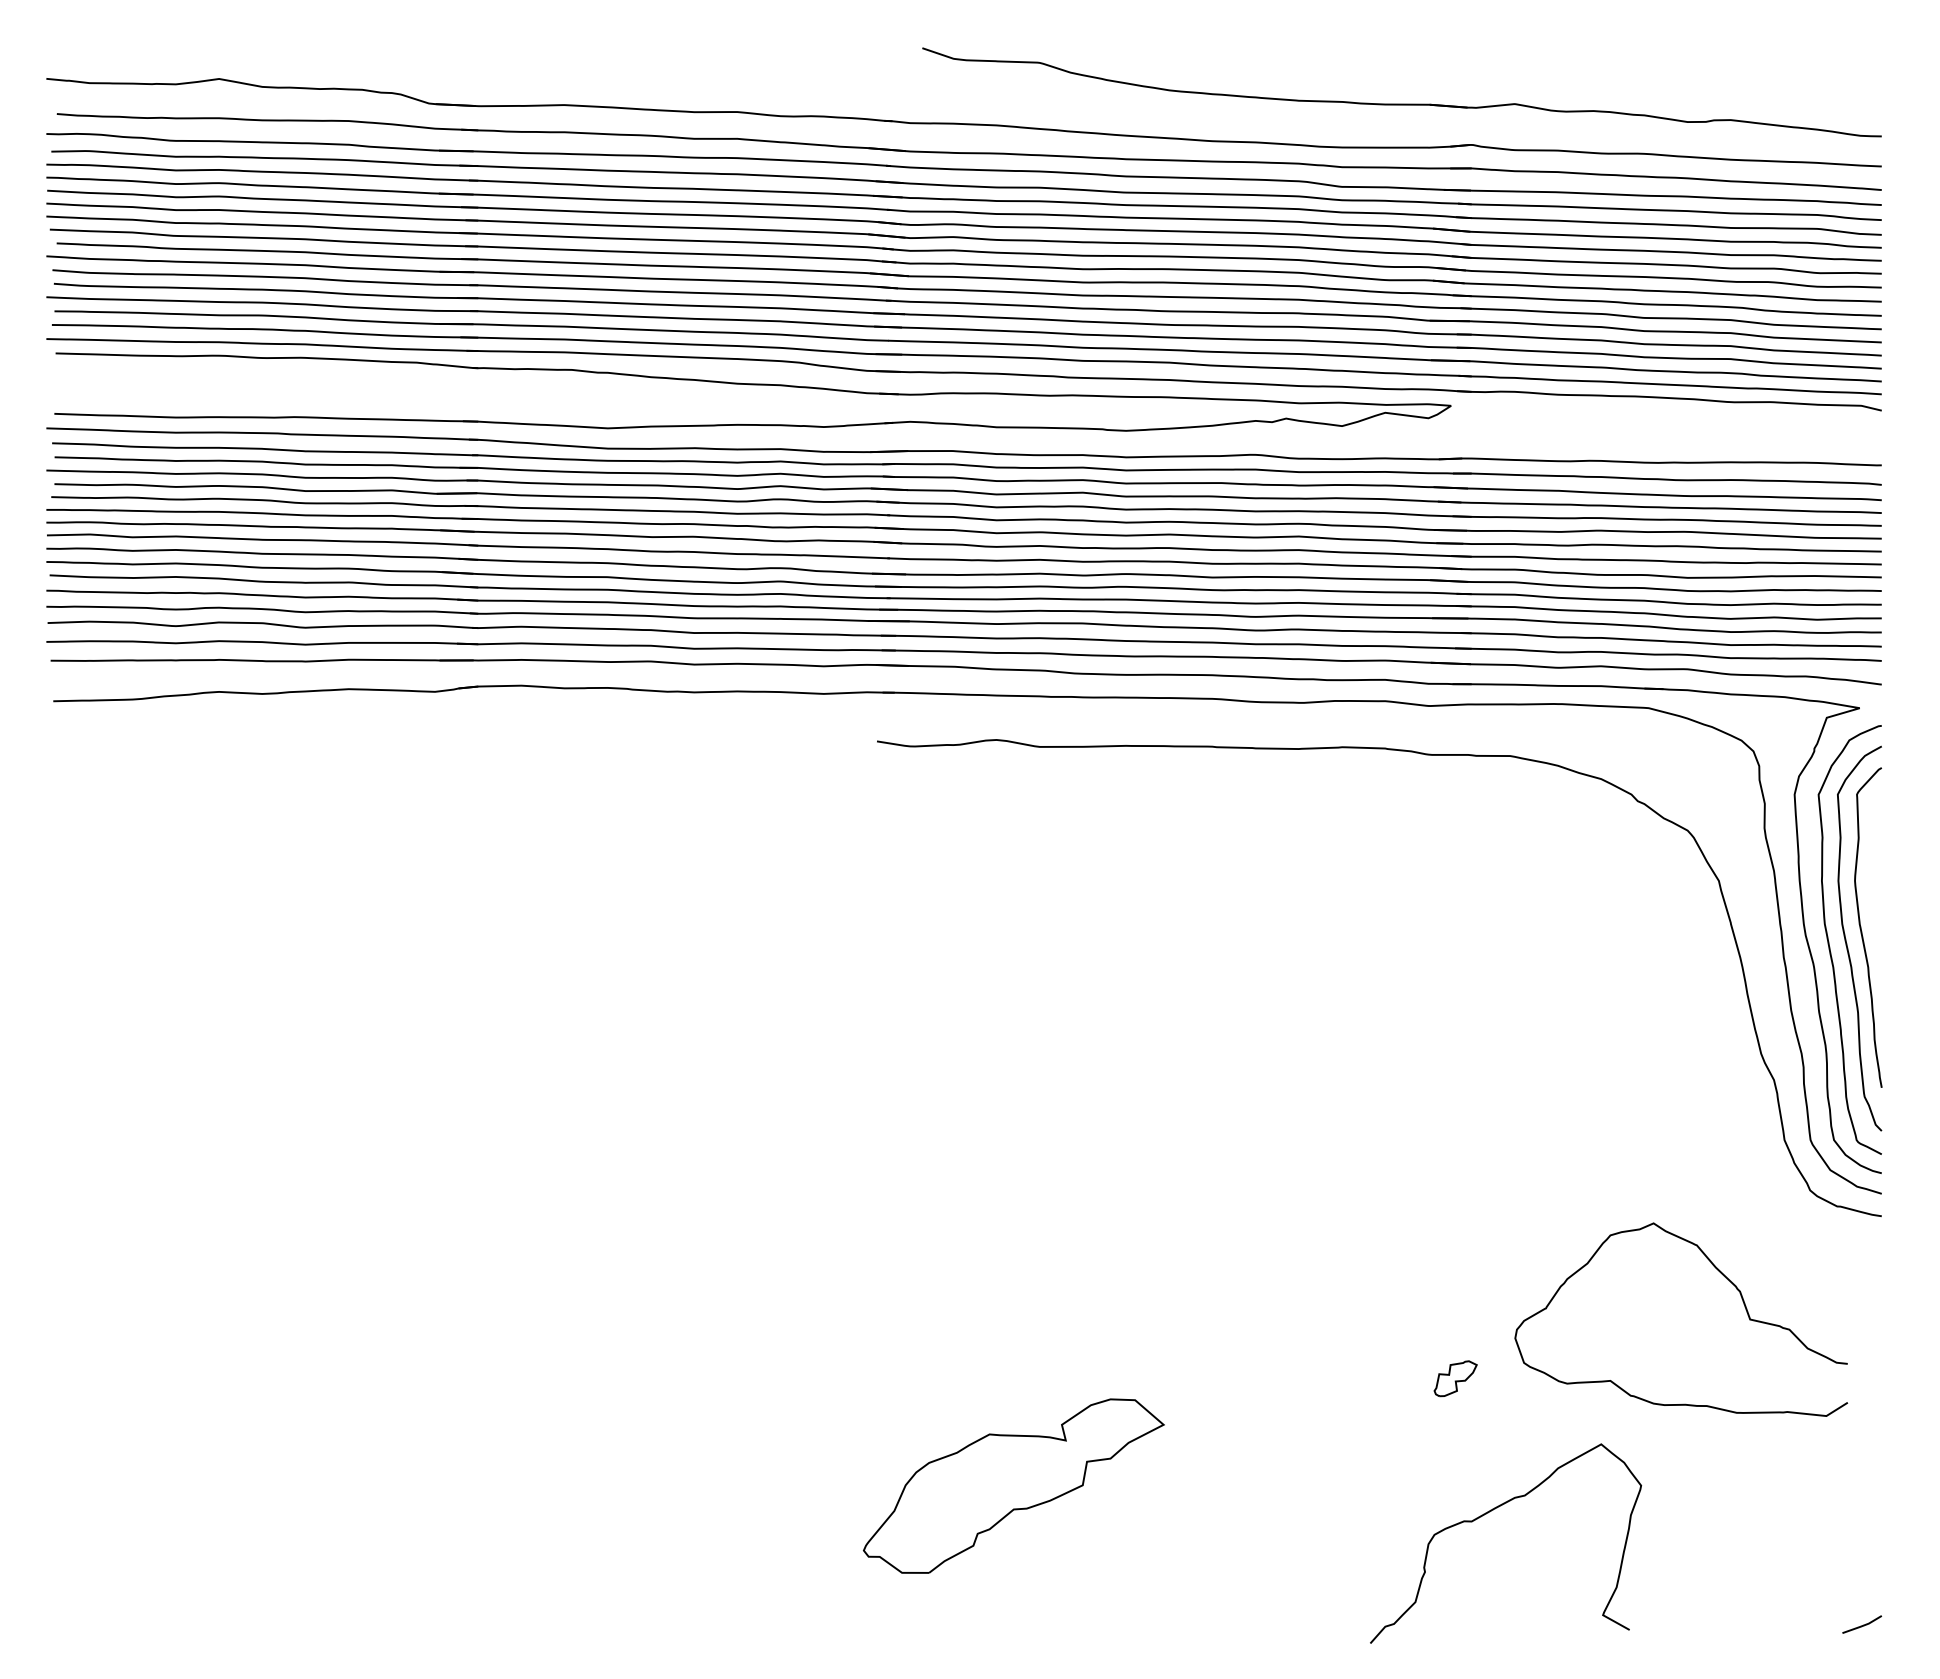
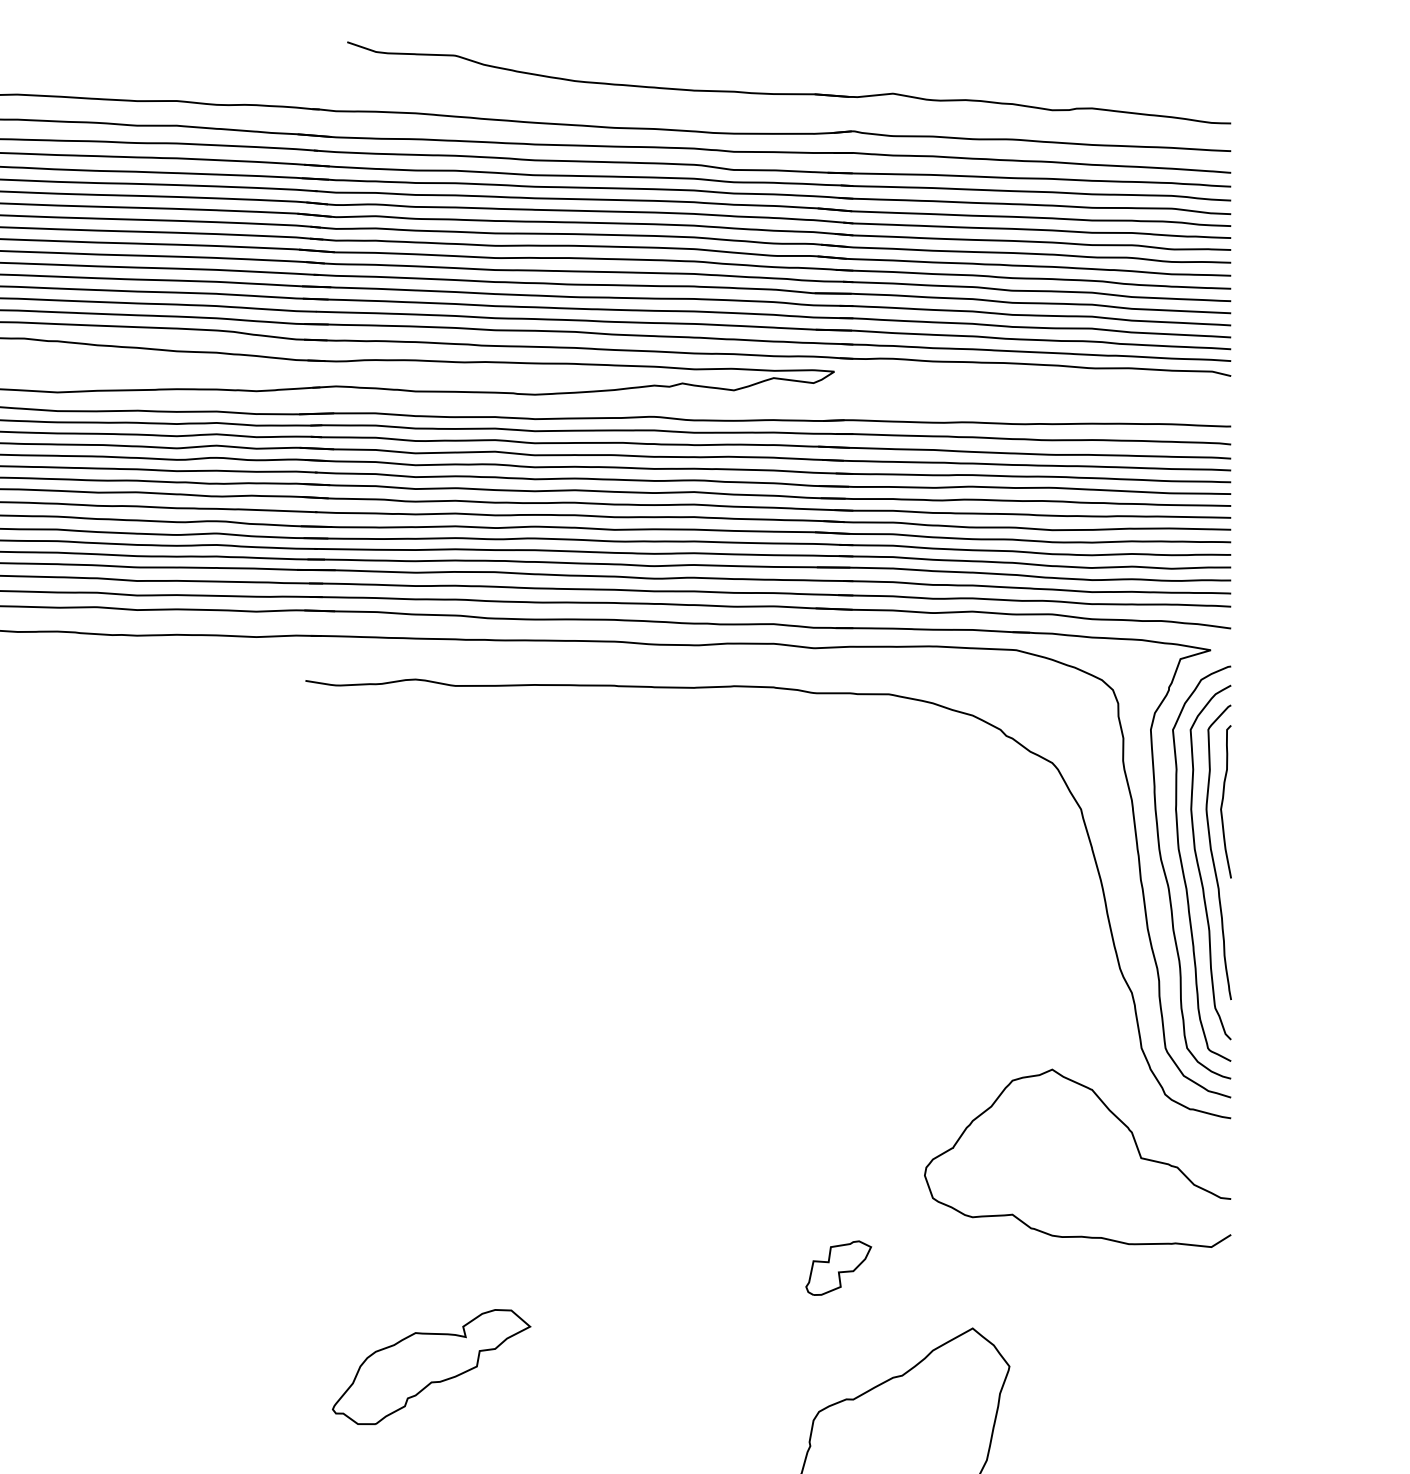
curve: (1873, 872) -> (1223, 801), added
curve: (1723, 1276) -> (1116, 1118), moved
part: (1455, 1378) -> (838, 1267), size x1.67
part: (1013, 1486) -> (431, 1367), size x0.71

